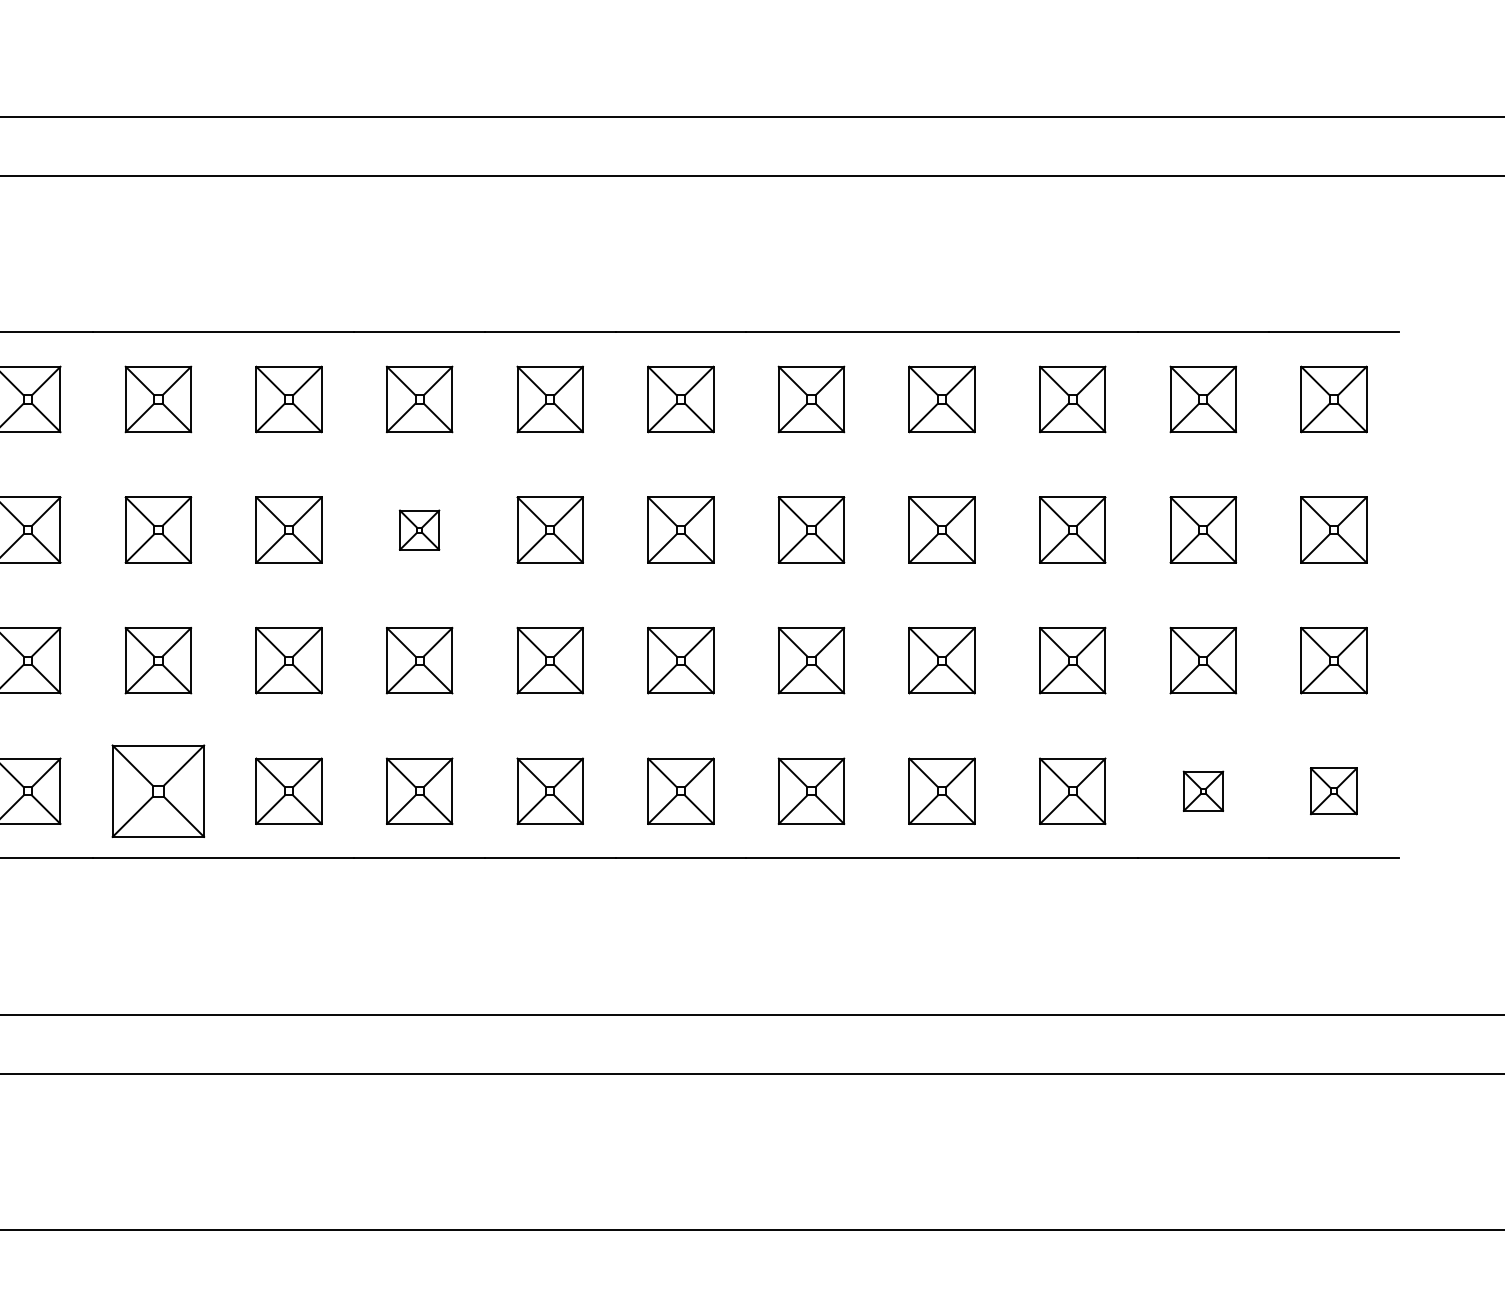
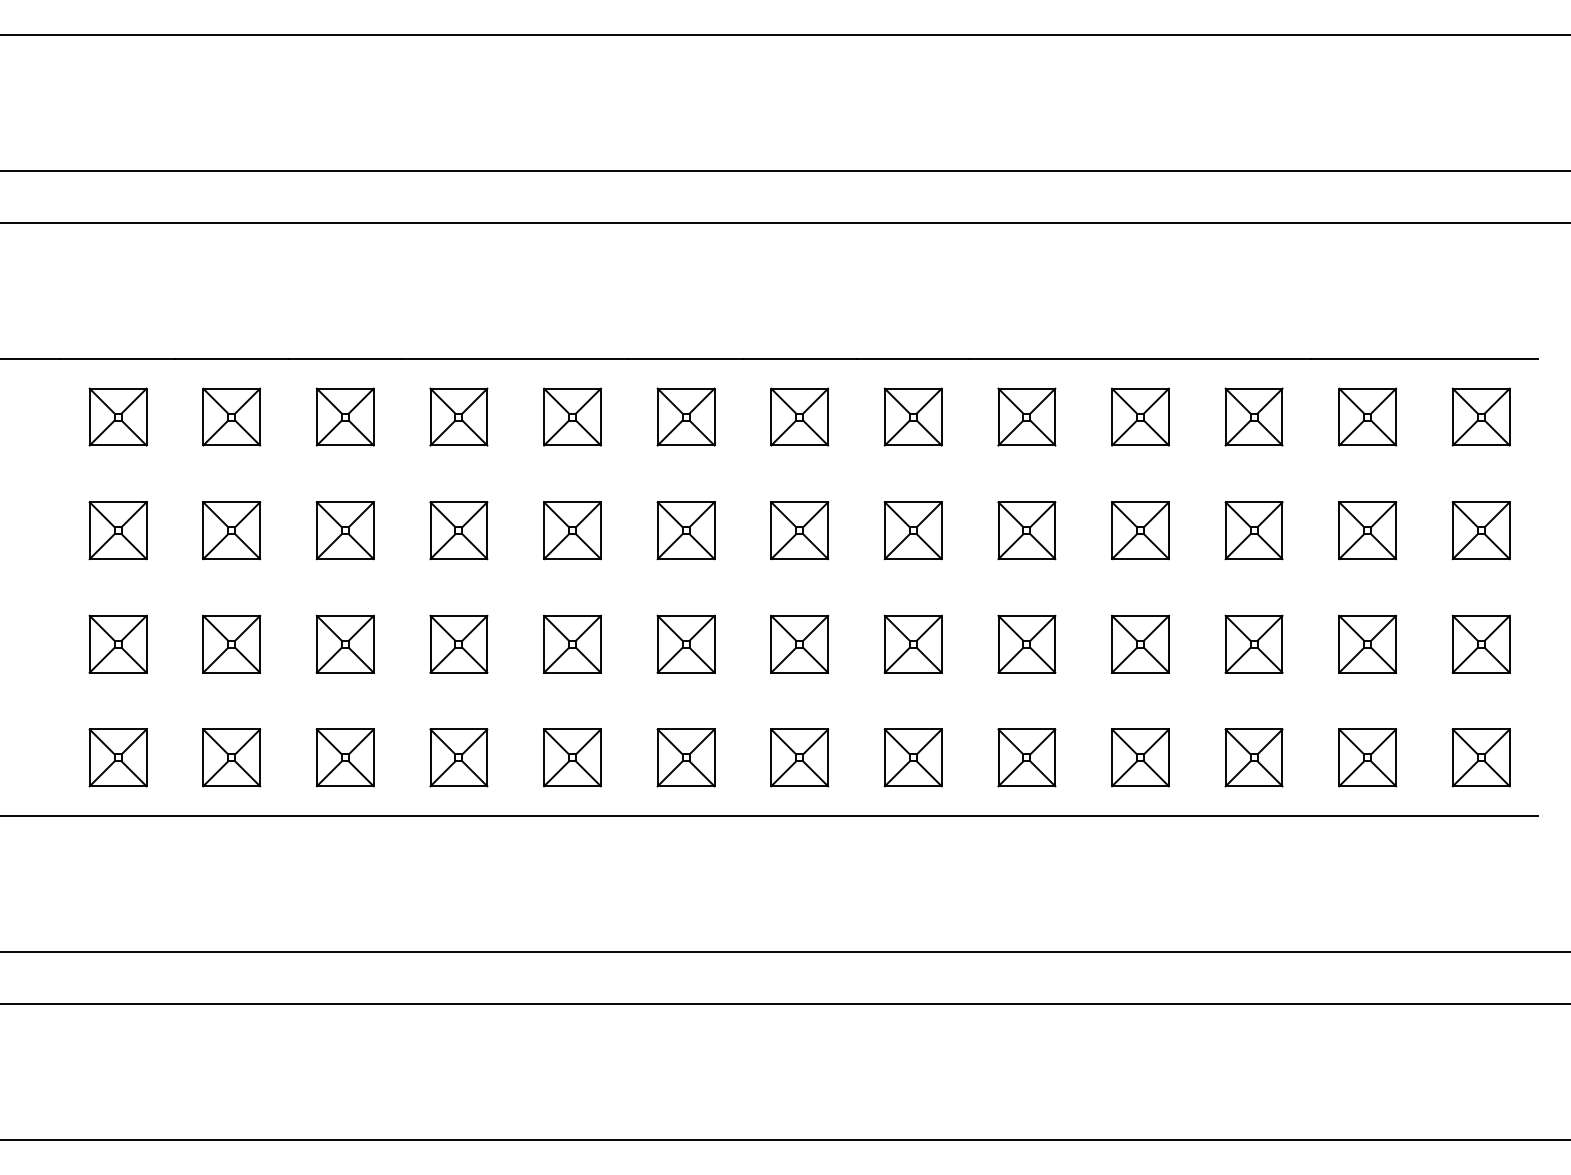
part: (418, 529) -> (685, 530), size x1.67
part: (157, 790) -> (458, 757), size x0.71
part: (1203, 790) -> (1367, 757), size x1.67
part: (1333, 790) -> (1480, 757), size x1.43

